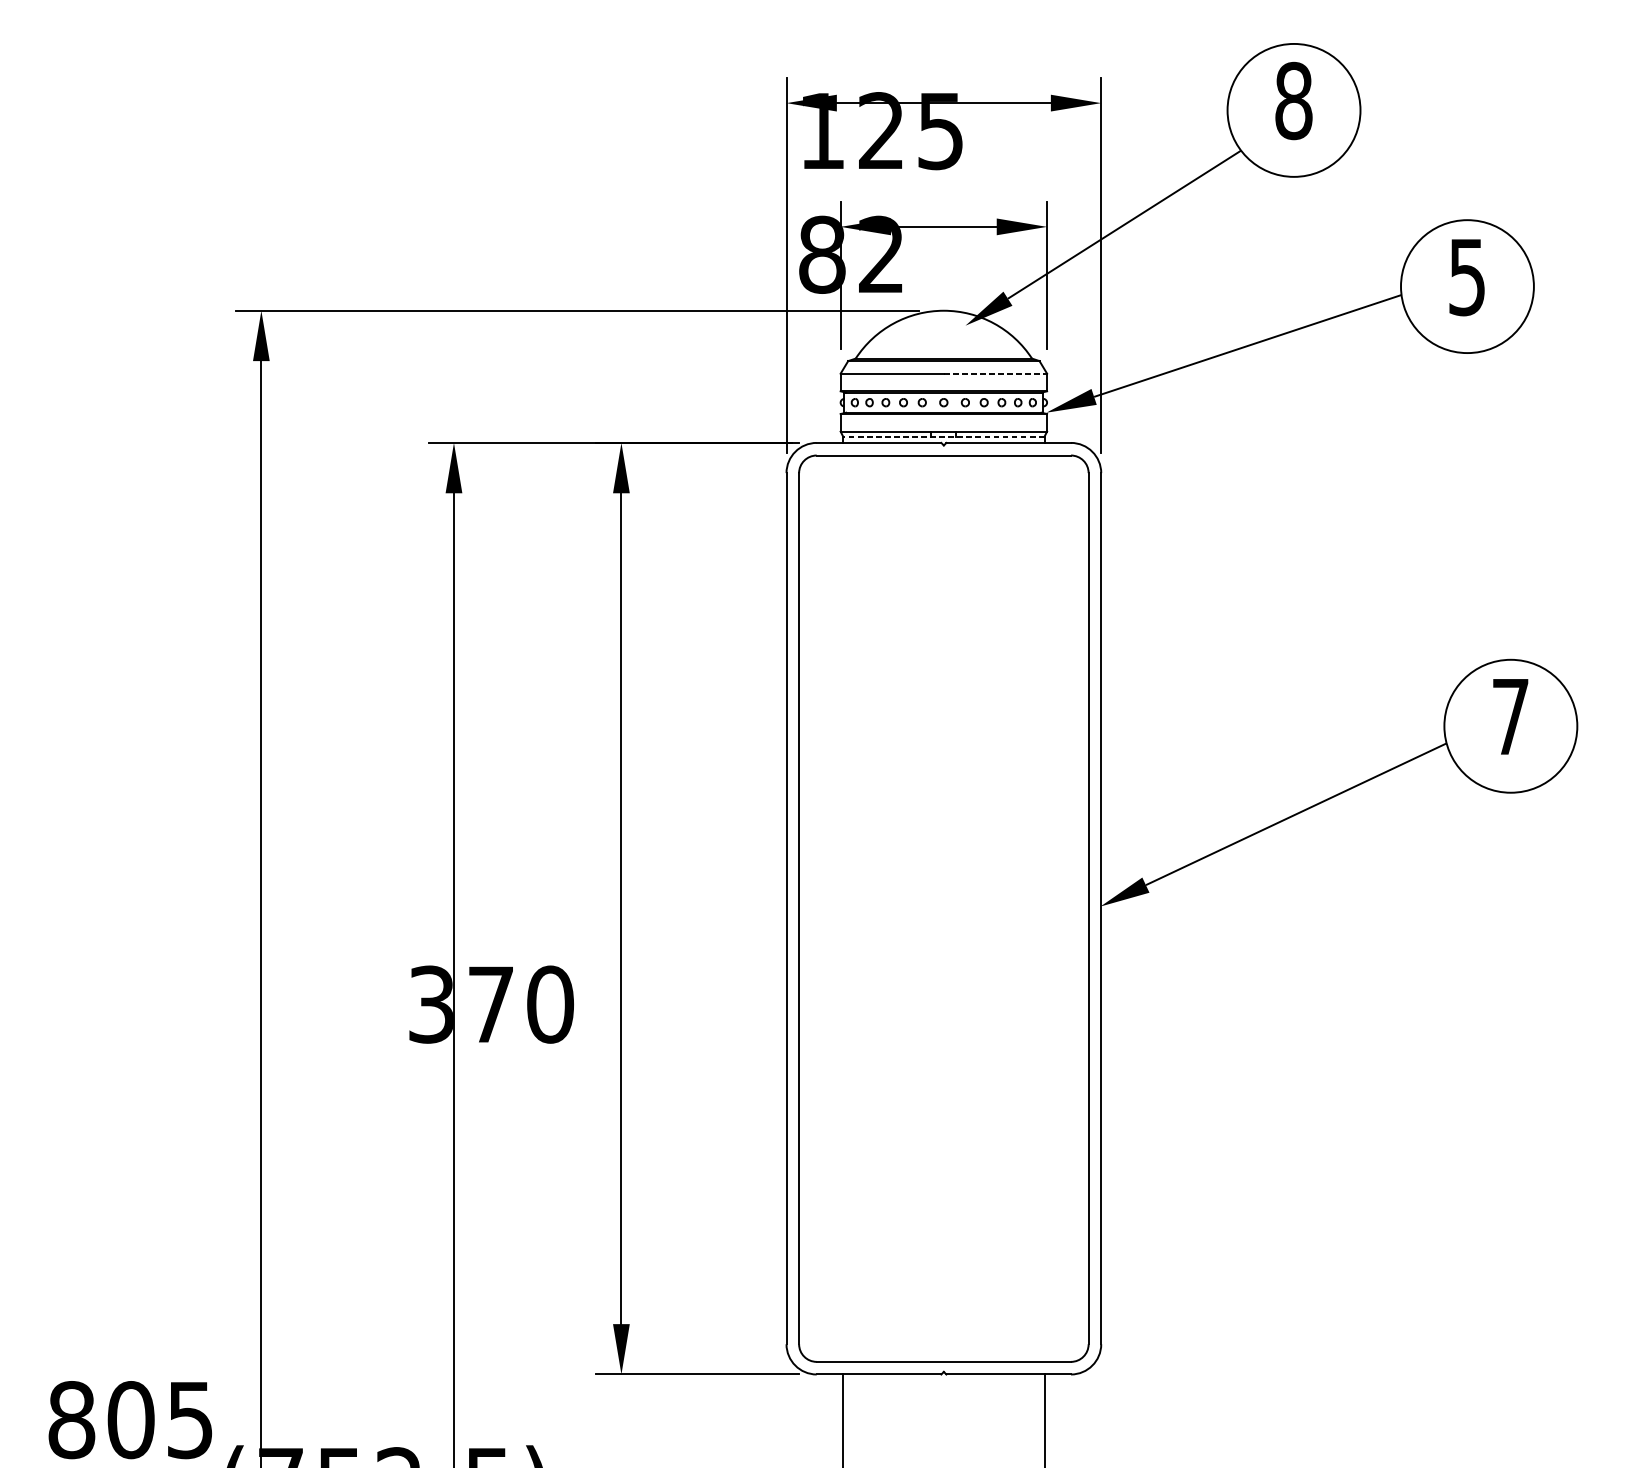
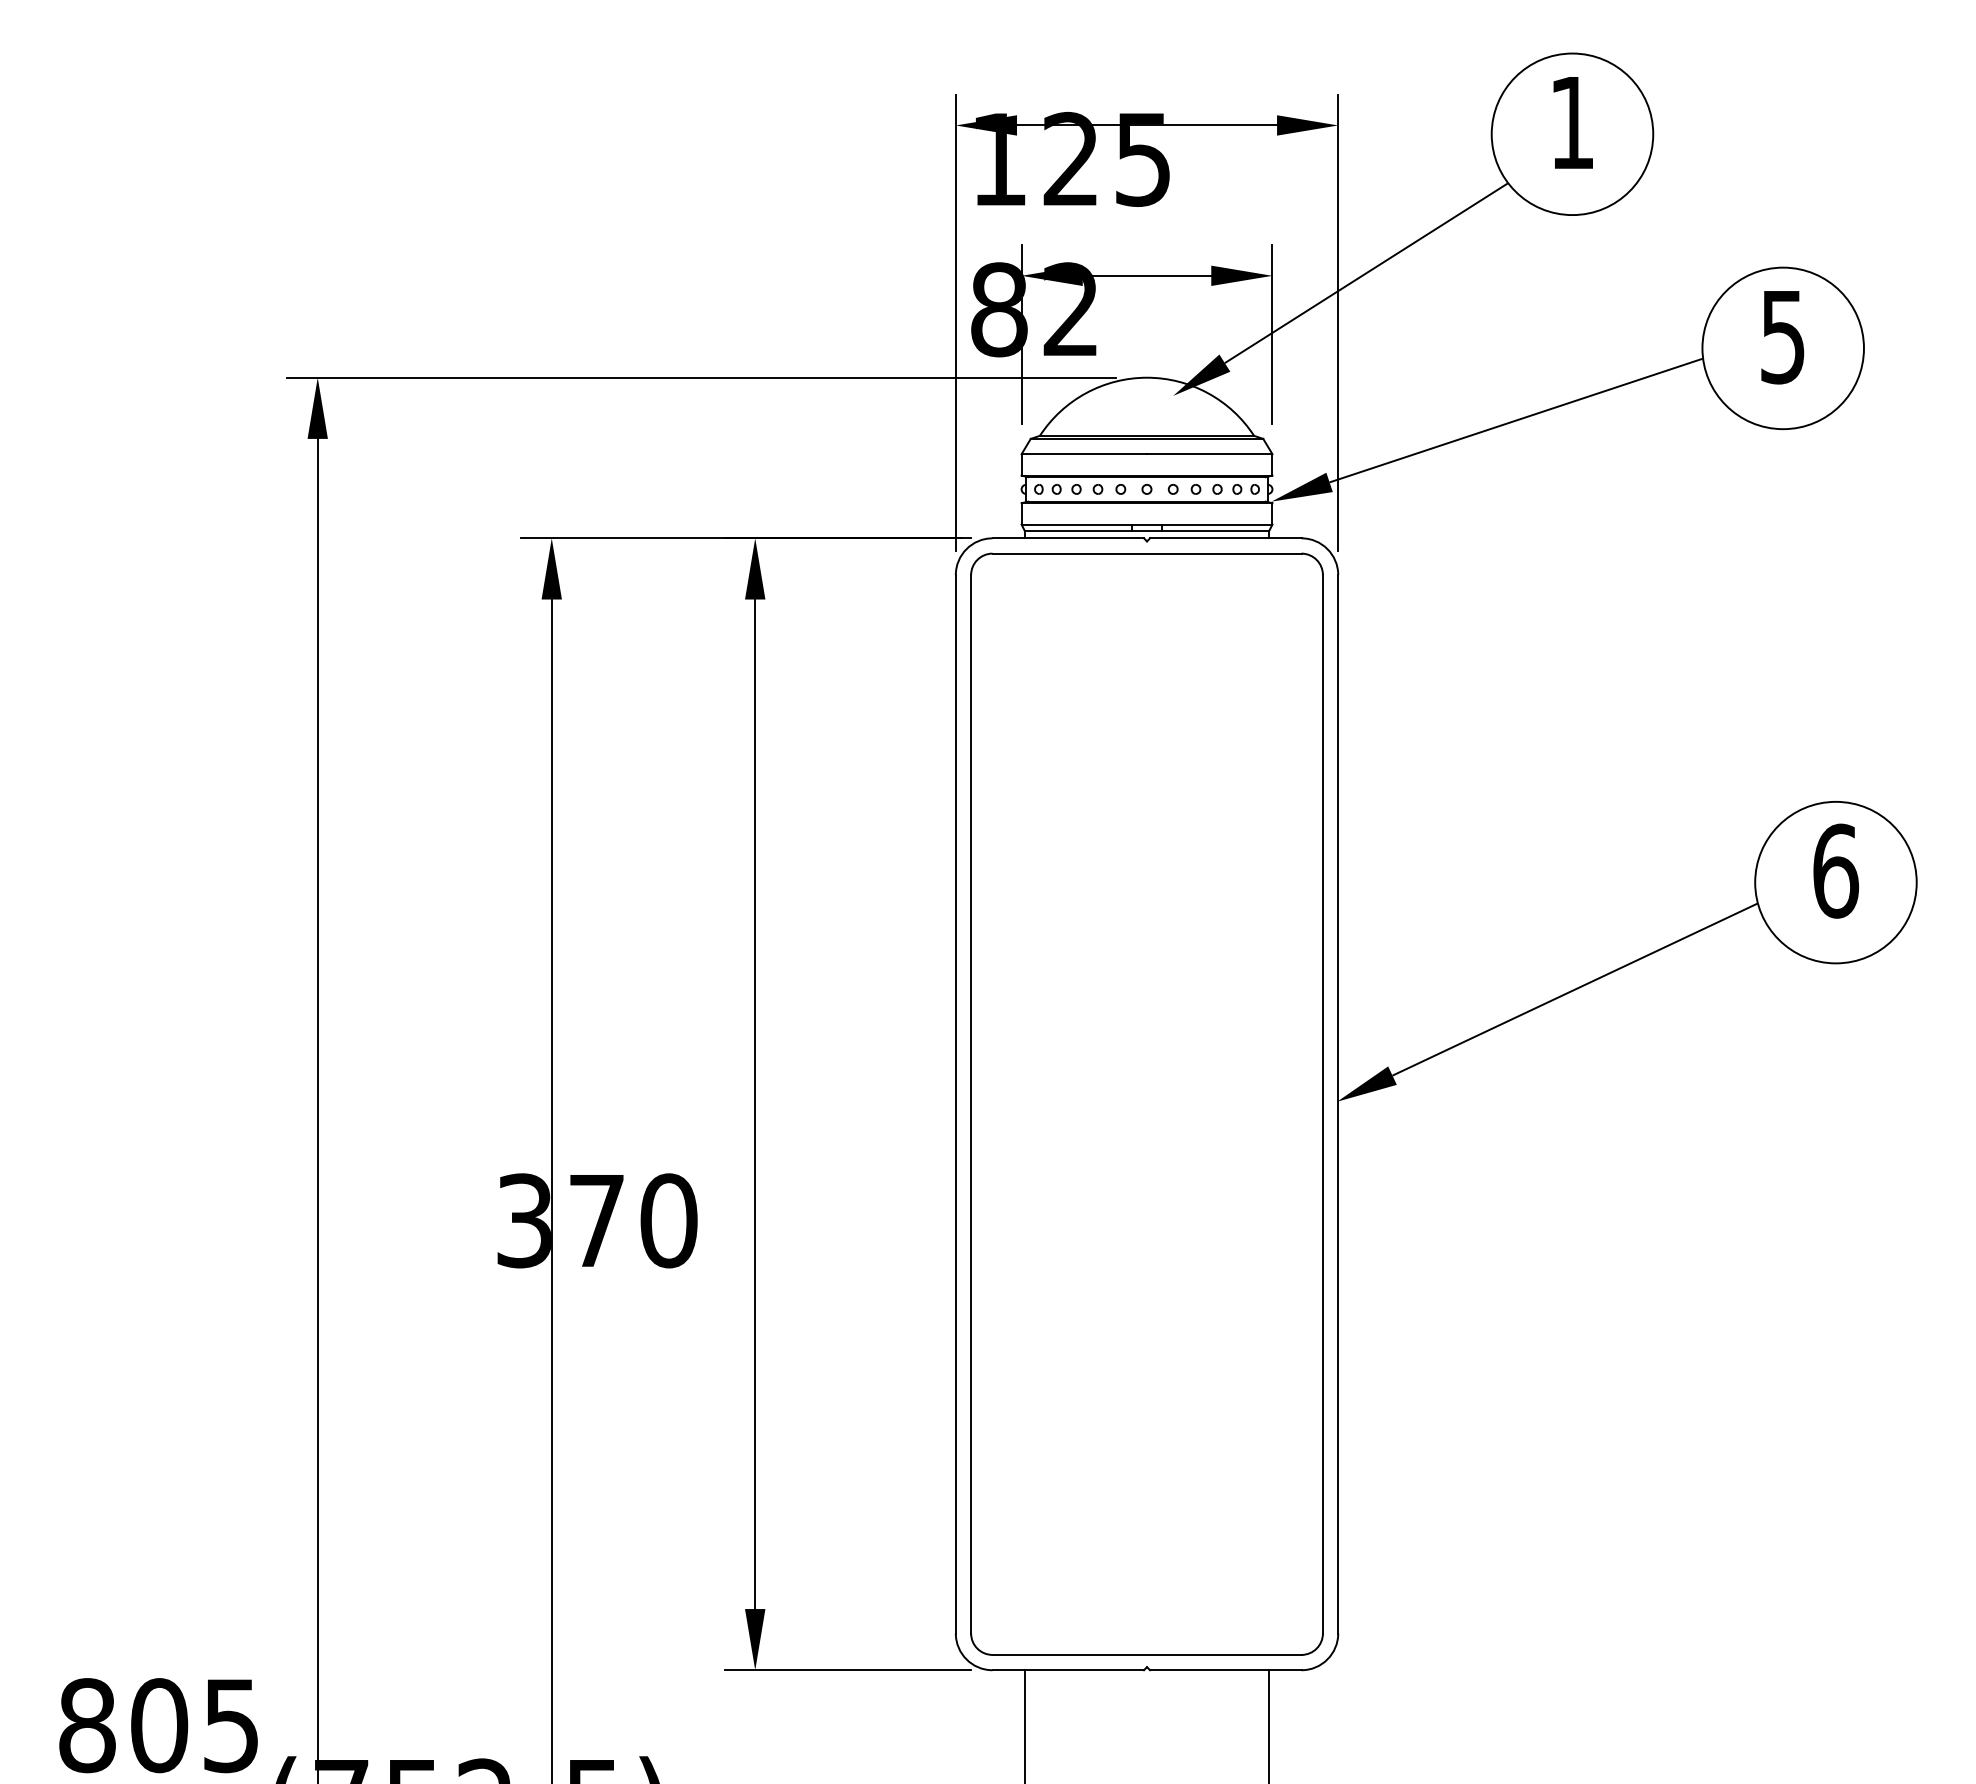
text: (1294, 100) -> (1572, 122), 8 -> 1
line: (995, 373) -> (1209, 454), dashed -> solid
line: (943, 436) -> (1146, 530), dashed -> solid
text: (1511, 716) -> (1836, 870), 7 -> 6

